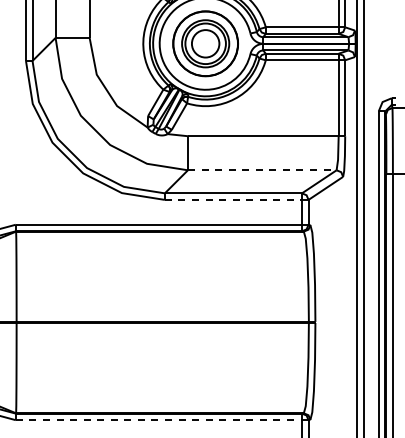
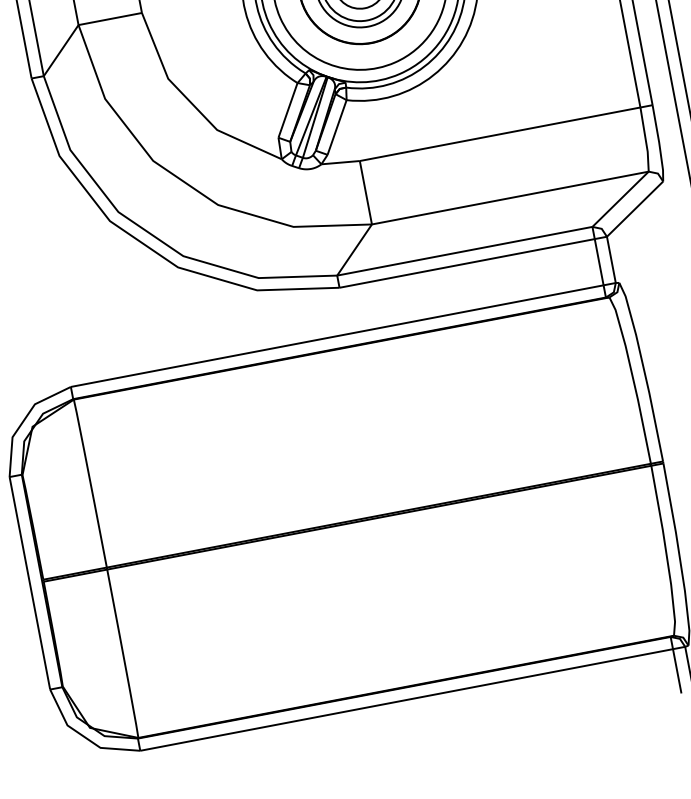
line: (262, 170) -> (510, 198), dashed -> solid
line: (233, 199) -> (467, 262), dashed -> solid
line: (159, 420) -> (407, 700), dashed -> solid

